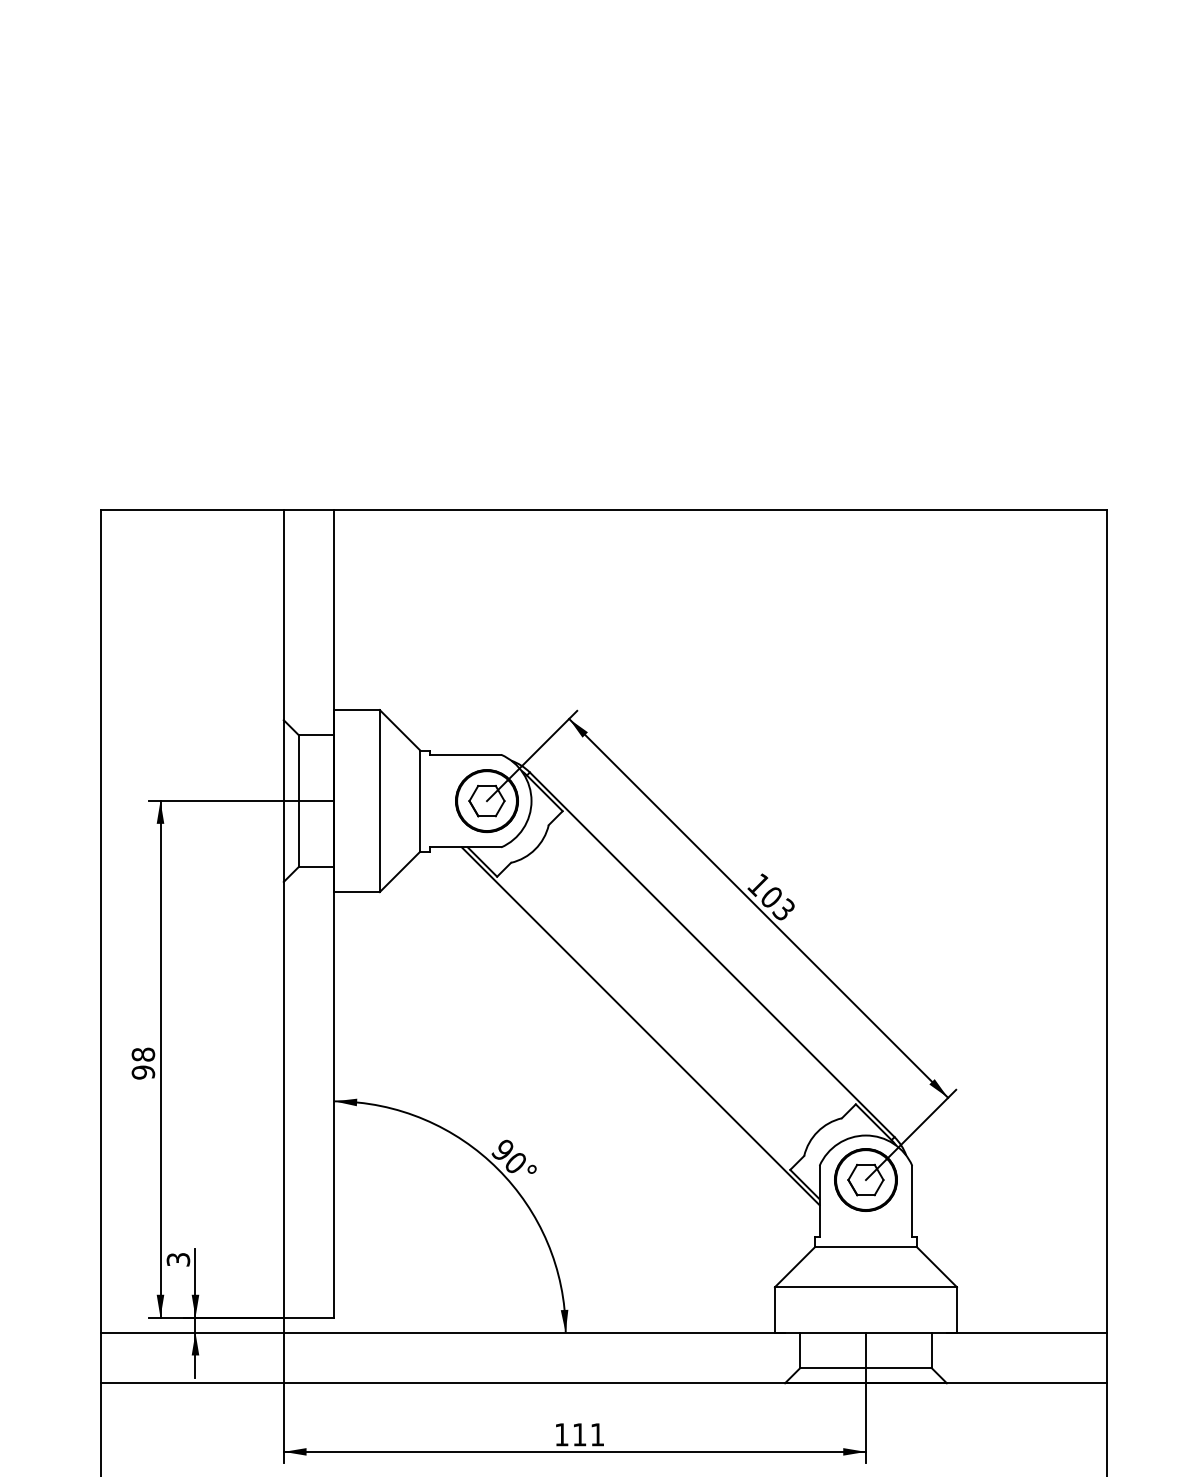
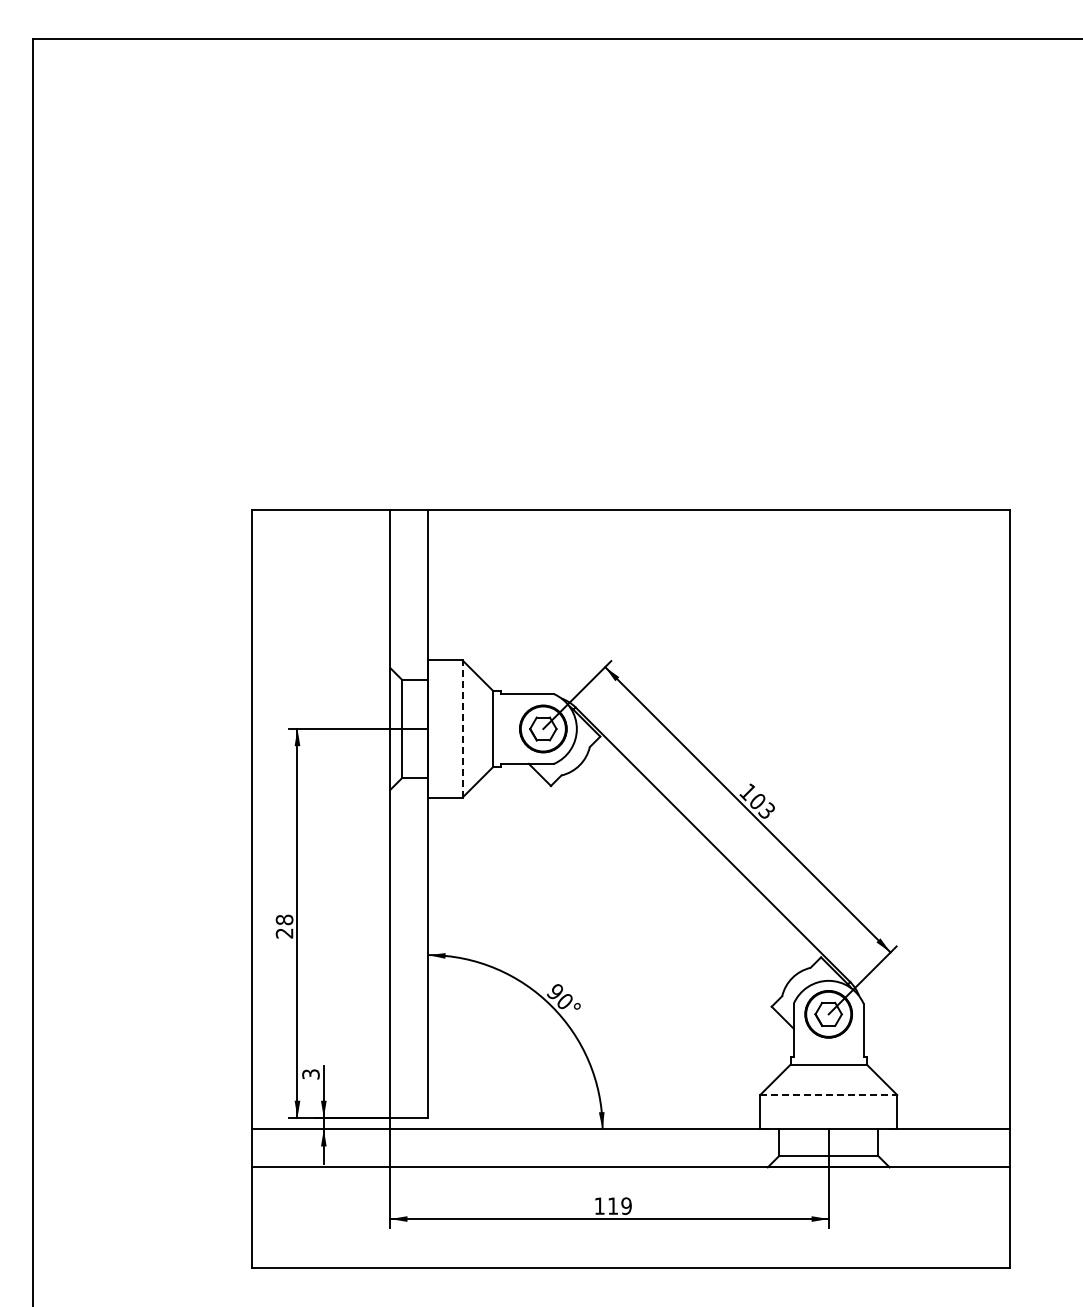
line: (379, 801) -> (462, 729), solid -> dashed
line: (639, 1026) -> (658, 898), removed
text: (143, 1072) -> (284, 933), 98 -> 28
line: (865, 1287) -> (828, 1095), solid -> dashed
text: (597, 1433) -> (626, 1205), 111 -> 119

